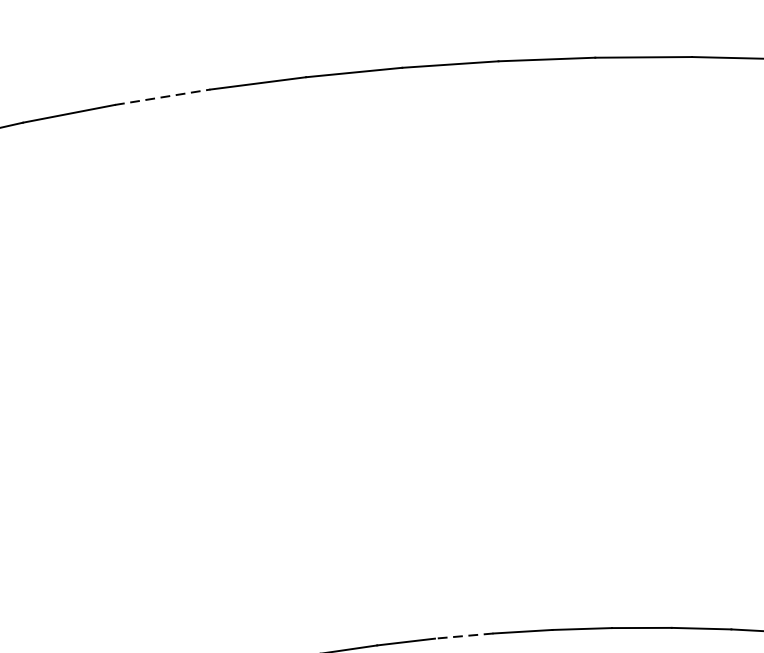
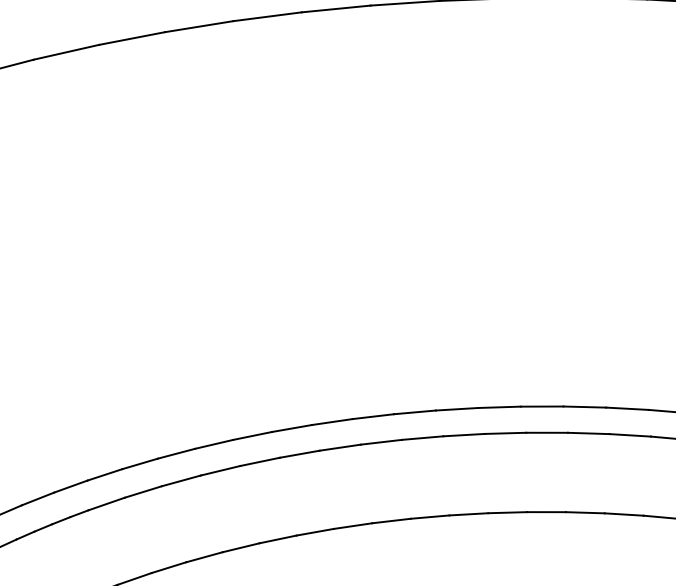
line: (163, 97) -> (199, 26), dashed -> solid
line: (463, 636) -> (414, 412), dashed -> solid

